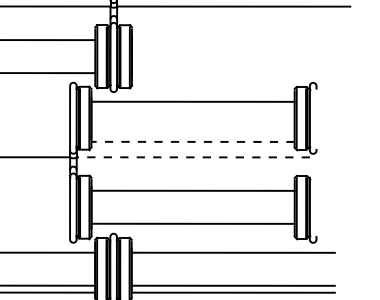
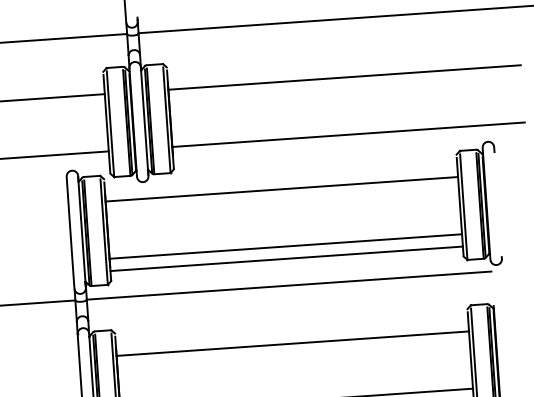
line: (233, 40) -> (344, 78), added
line: (233, 73) -> (348, 135), added
line: (192, 134) -> (284, 246), added
line: (193, 141) -> (287, 258), dashed -> solid
line: (193, 157) -> (289, 285), dashed -> solid

